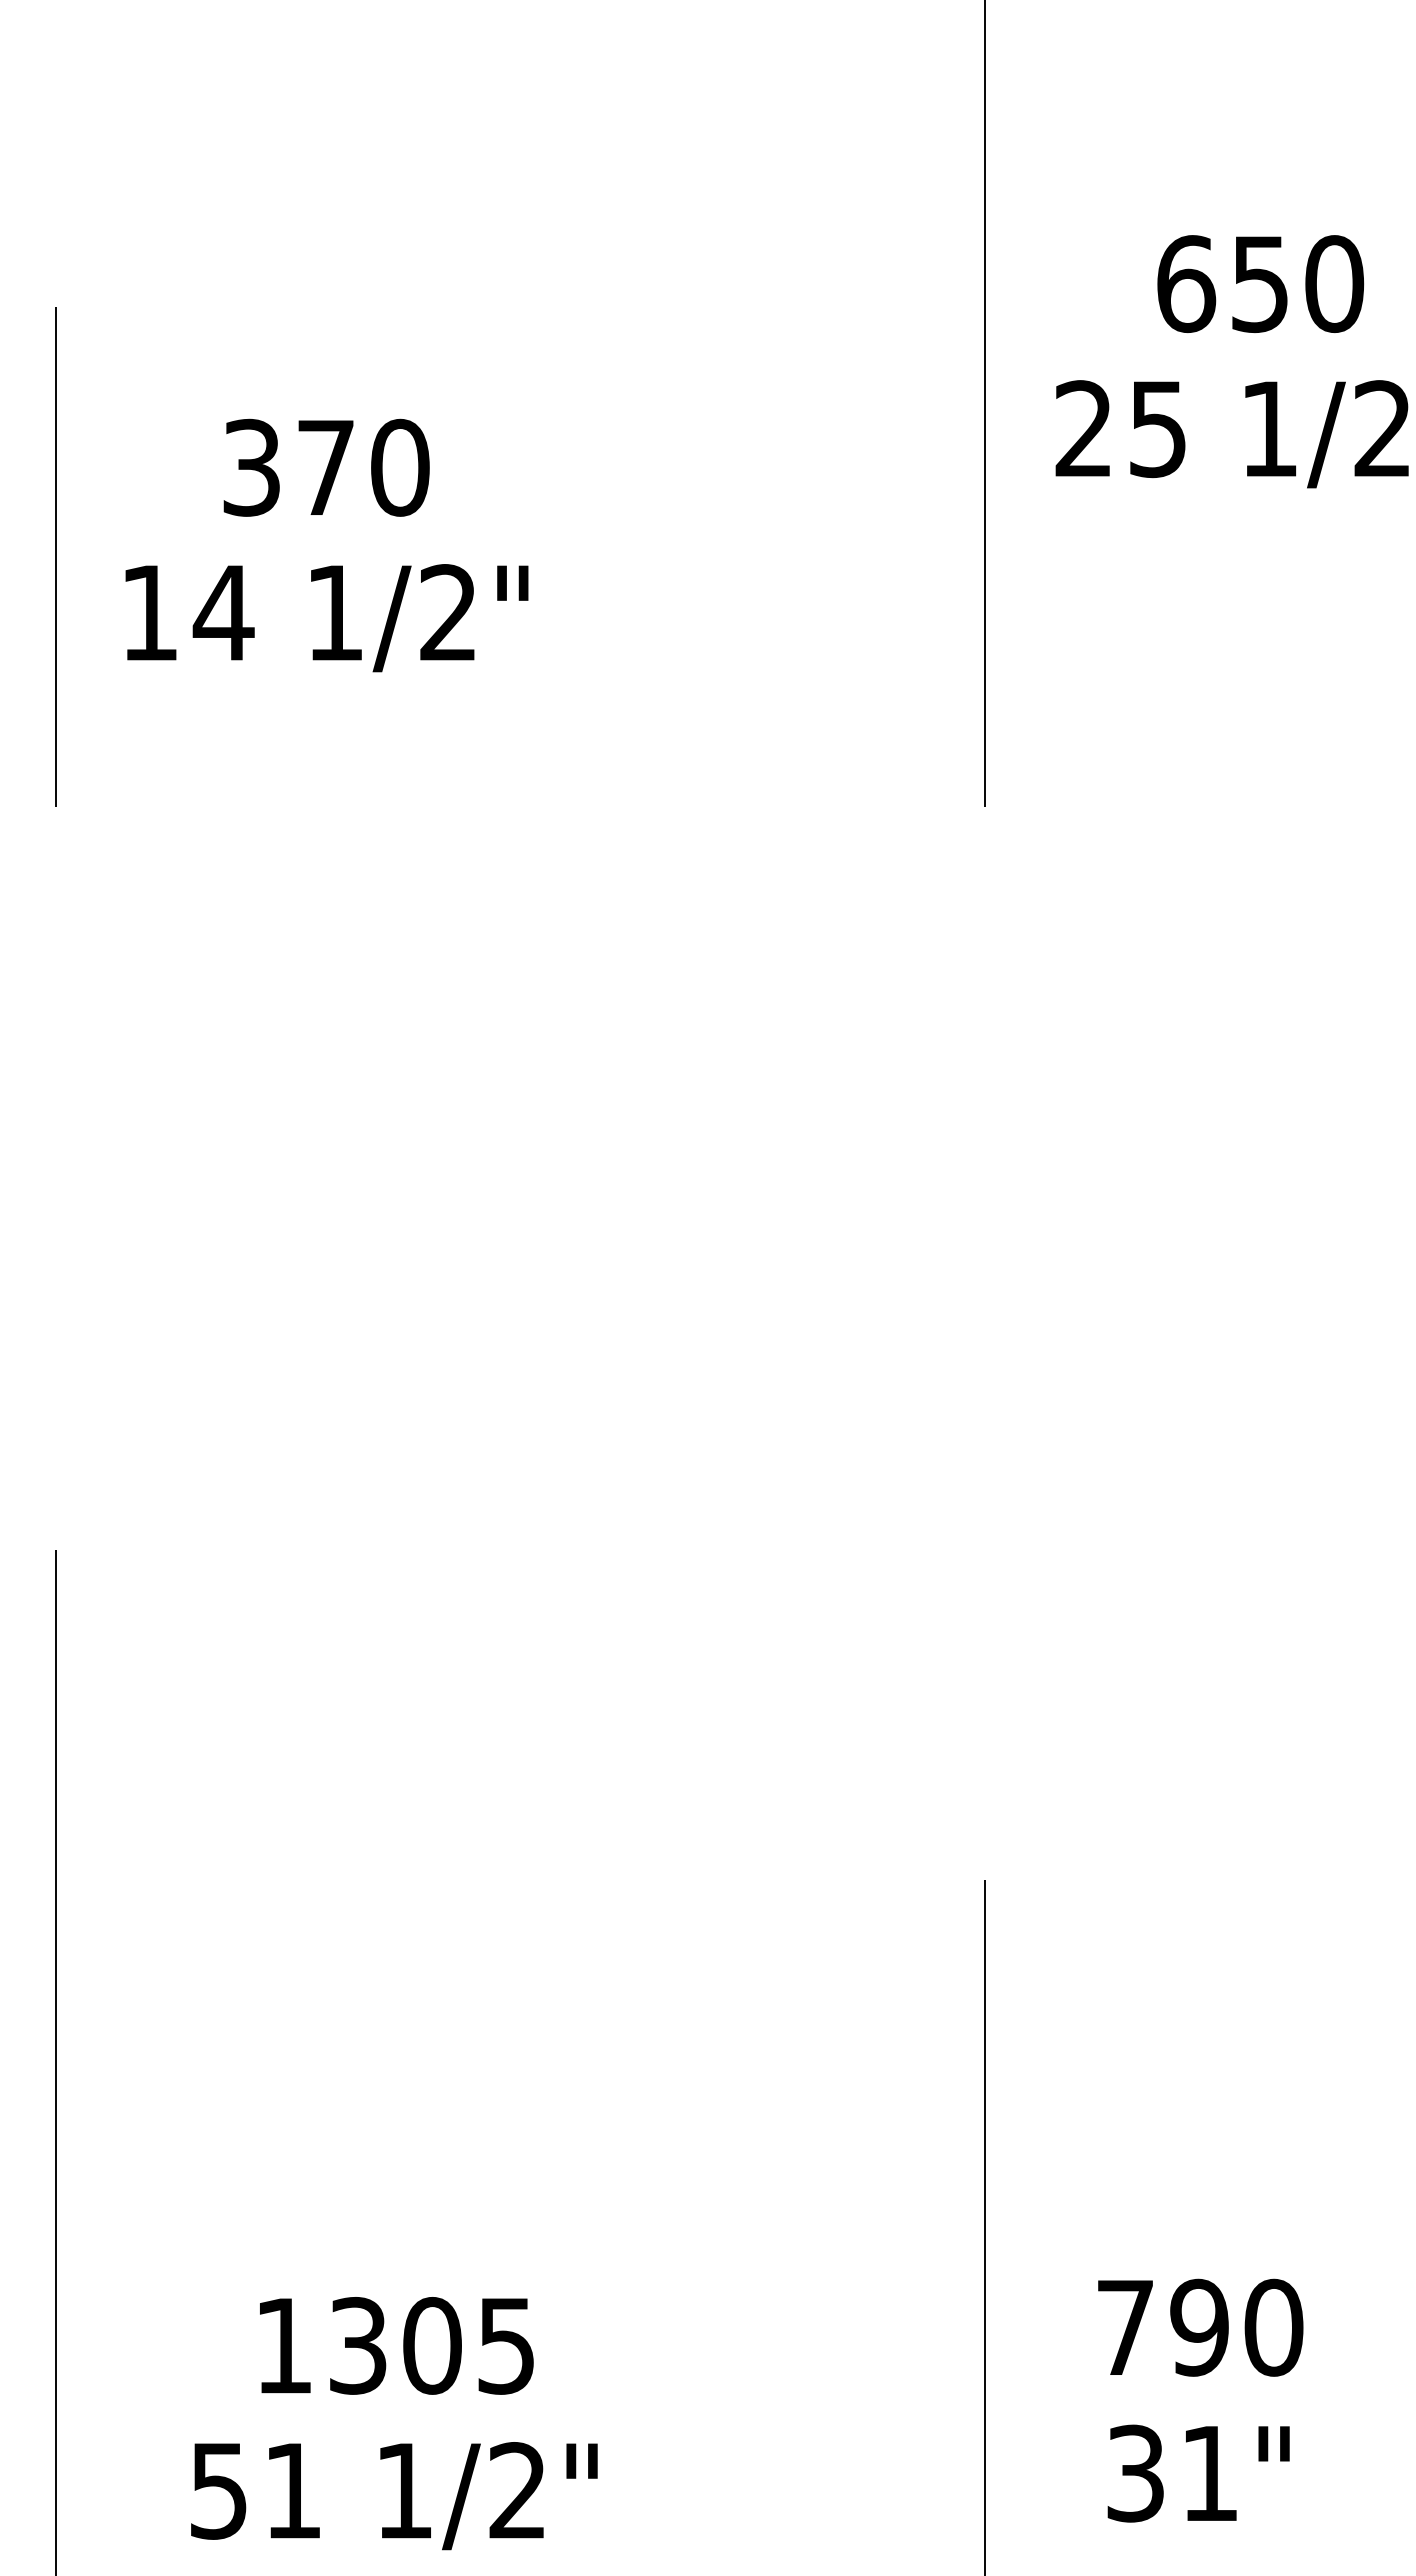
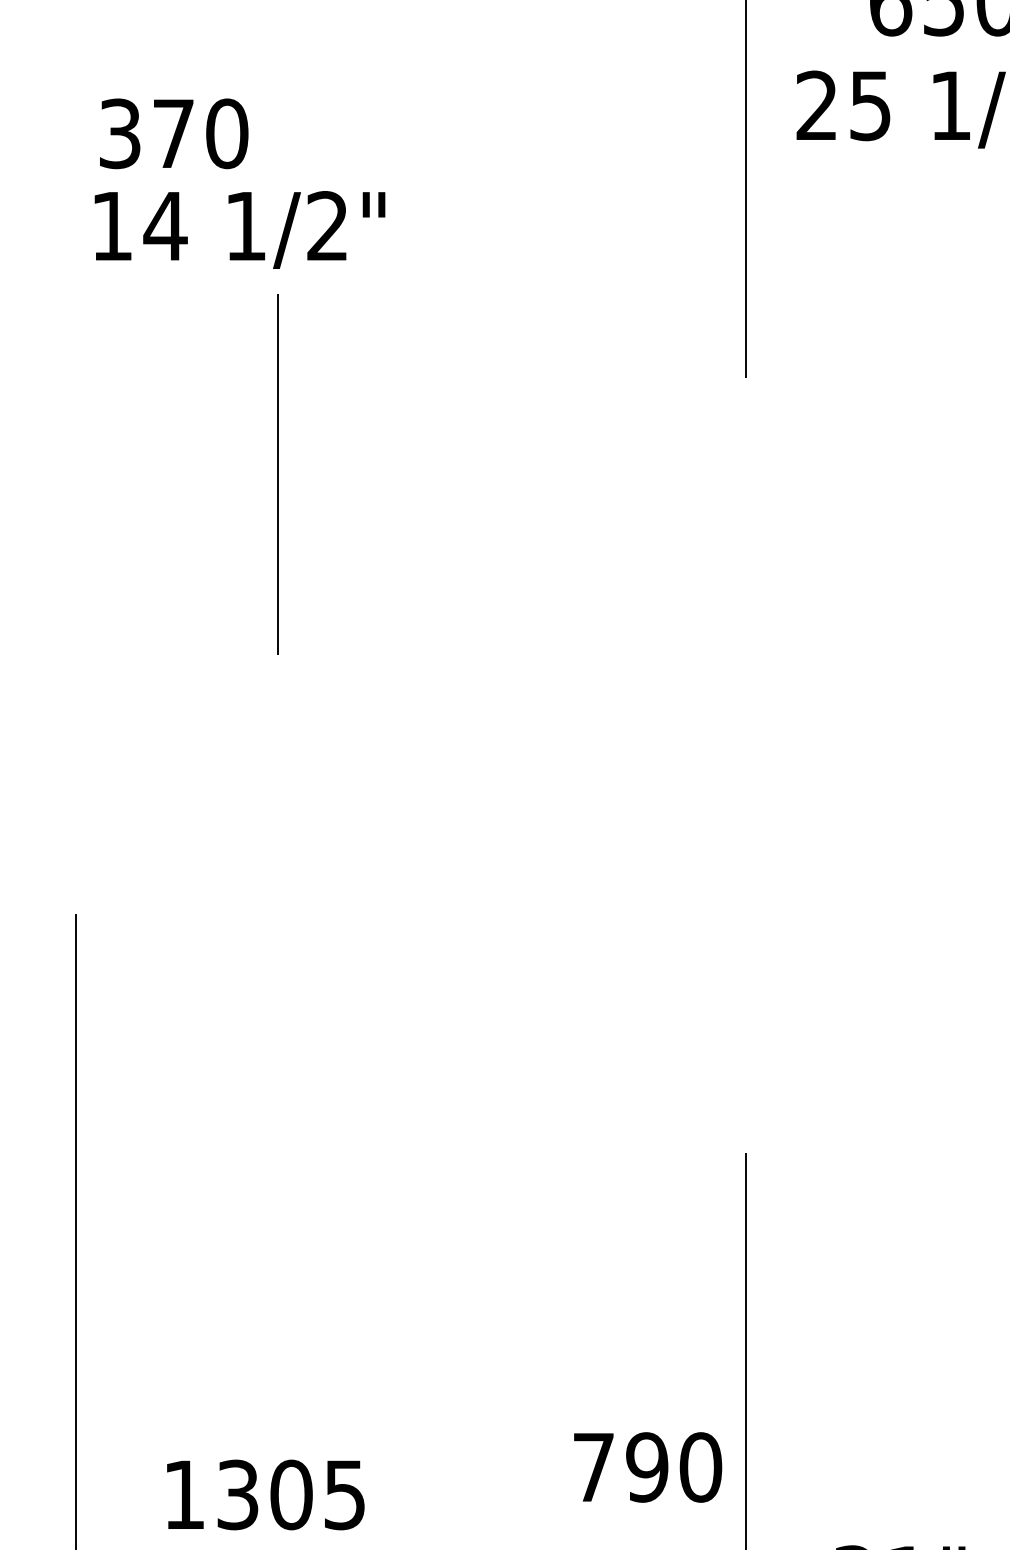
text: (326, 467) -> (174, 133), moved
line: (55, 556) -> (277, 474), moved
text: (326, 618) -> (239, 230), moved
text: (1200, 2327) -> (647, 1467), moved
text: (396, 2345) -> (265, 1494), moved

